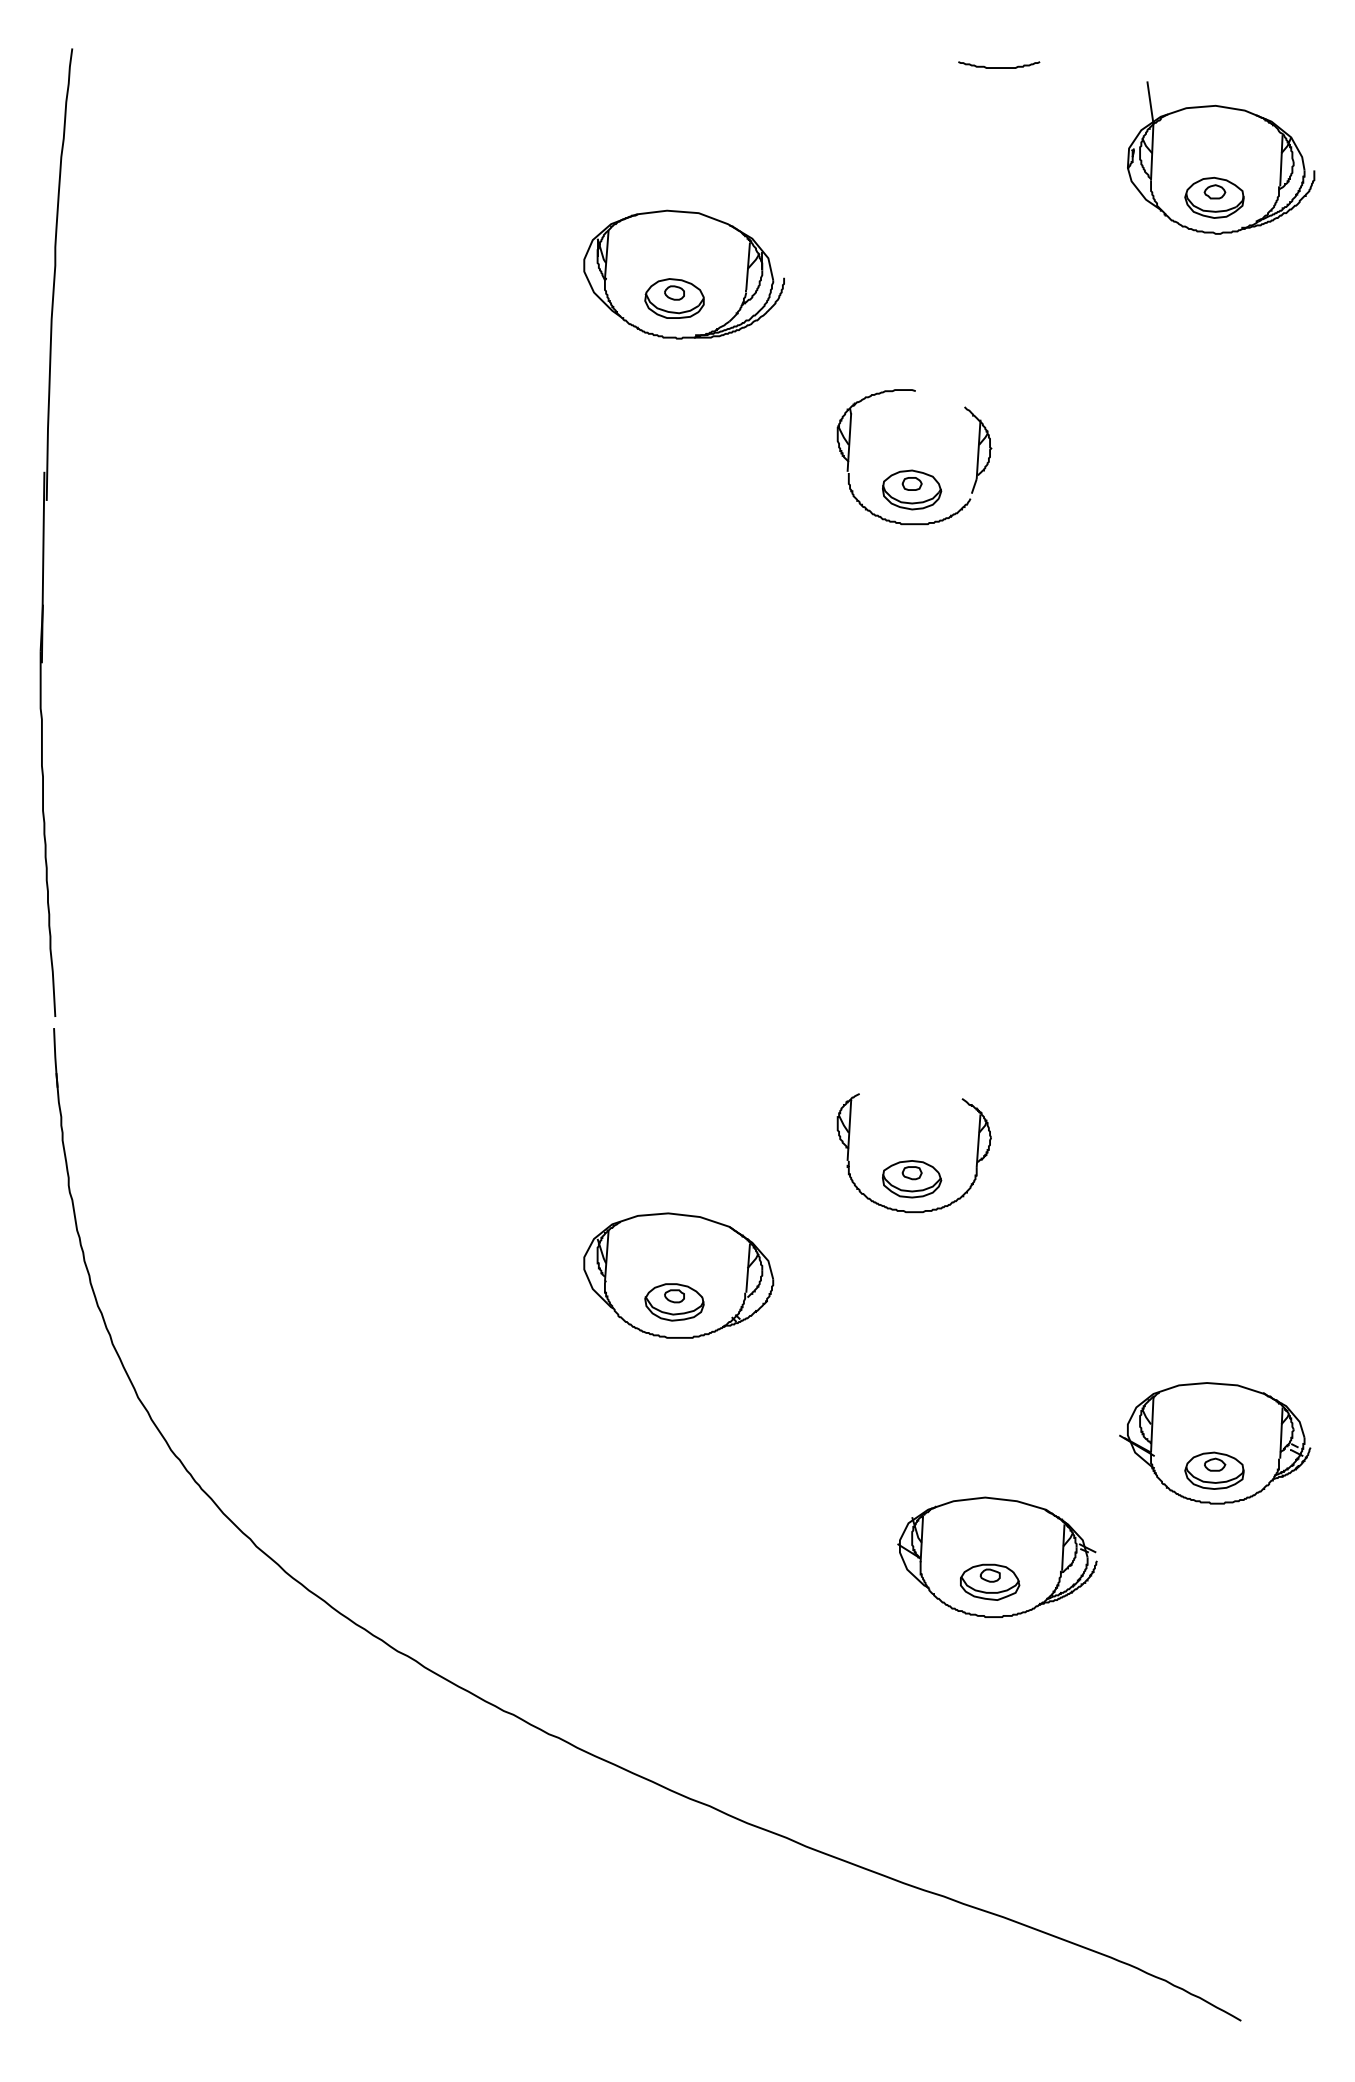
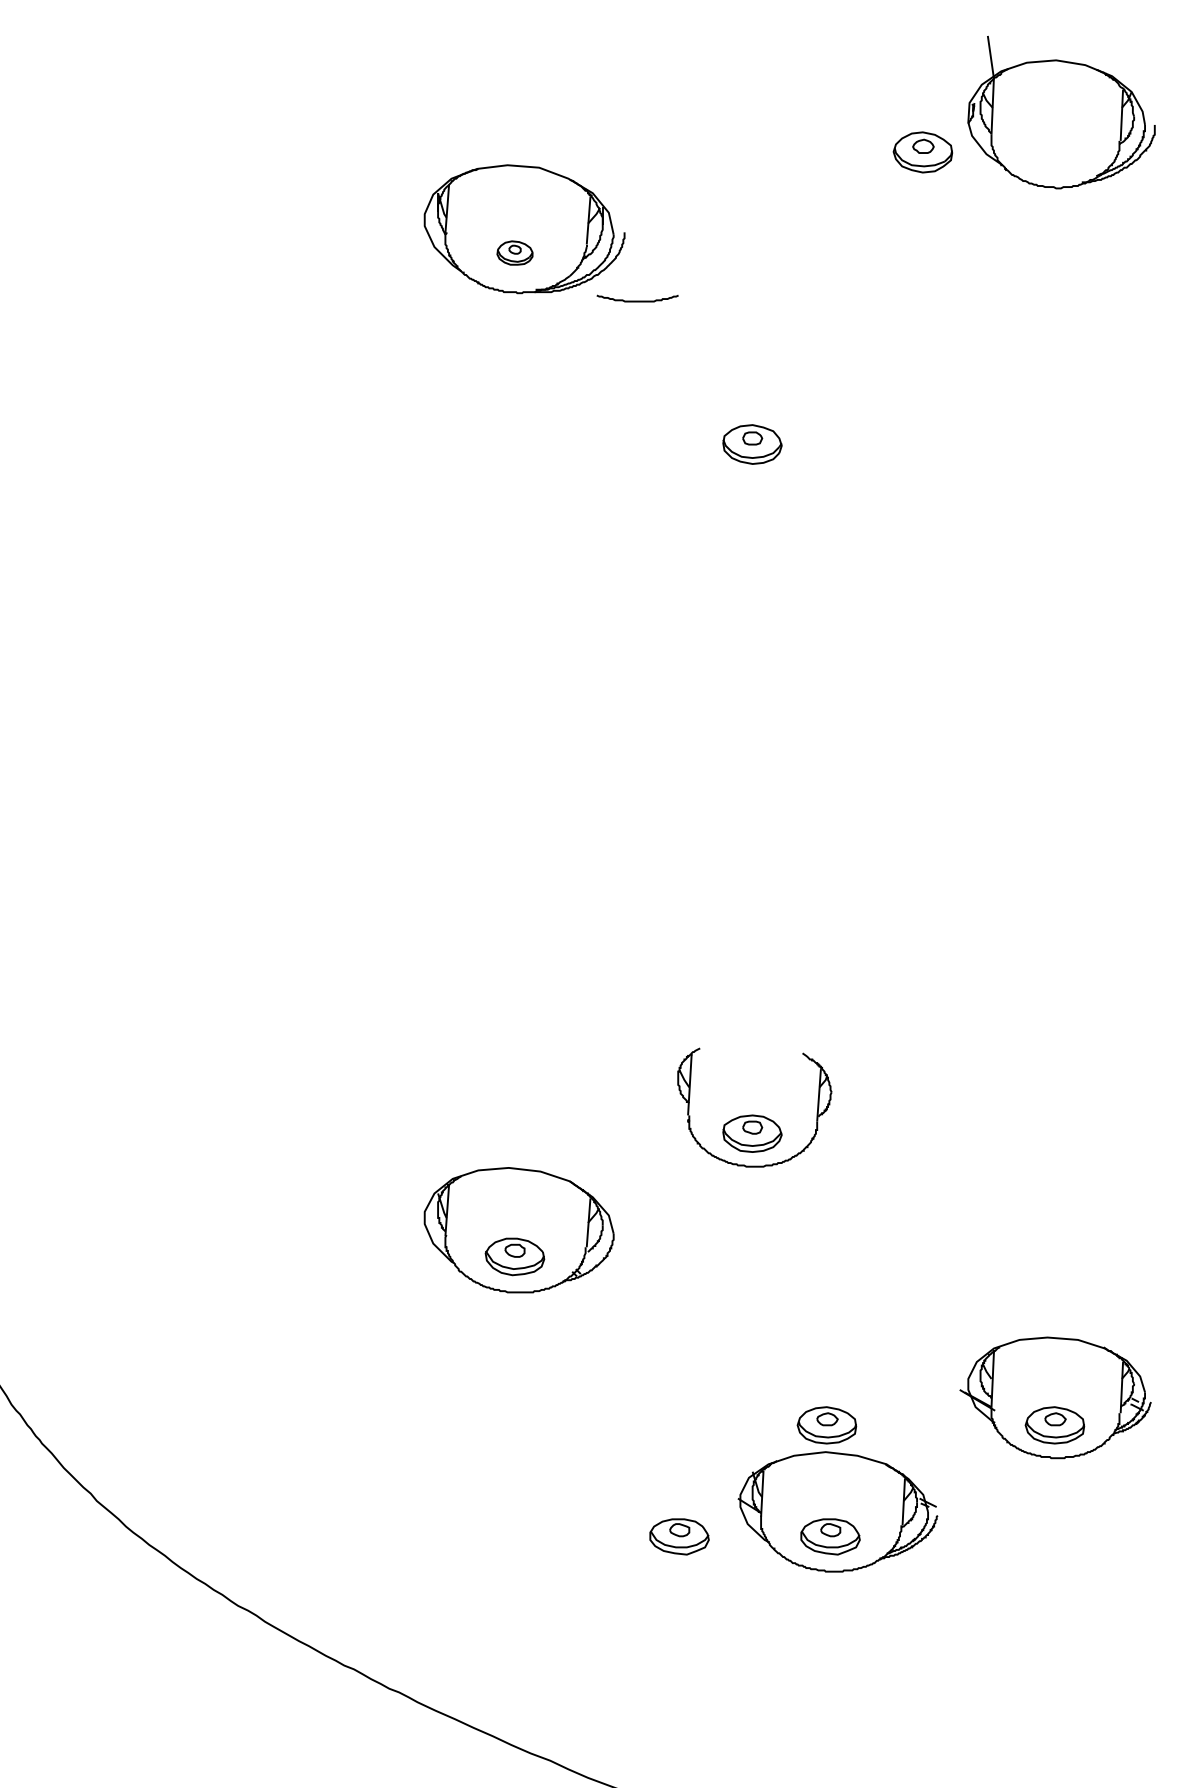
curve: (999, 67) -> (637, 301), moved
part: (1214, 197) -> (922, 152), moved
part: (674, 298) -> (514, 253), size x0.6
part: (976, 462) -> (816, 417), removed
part: (986, 1470) -> (826, 1425), added
part: (839, 1581) -> (679, 1536), added

